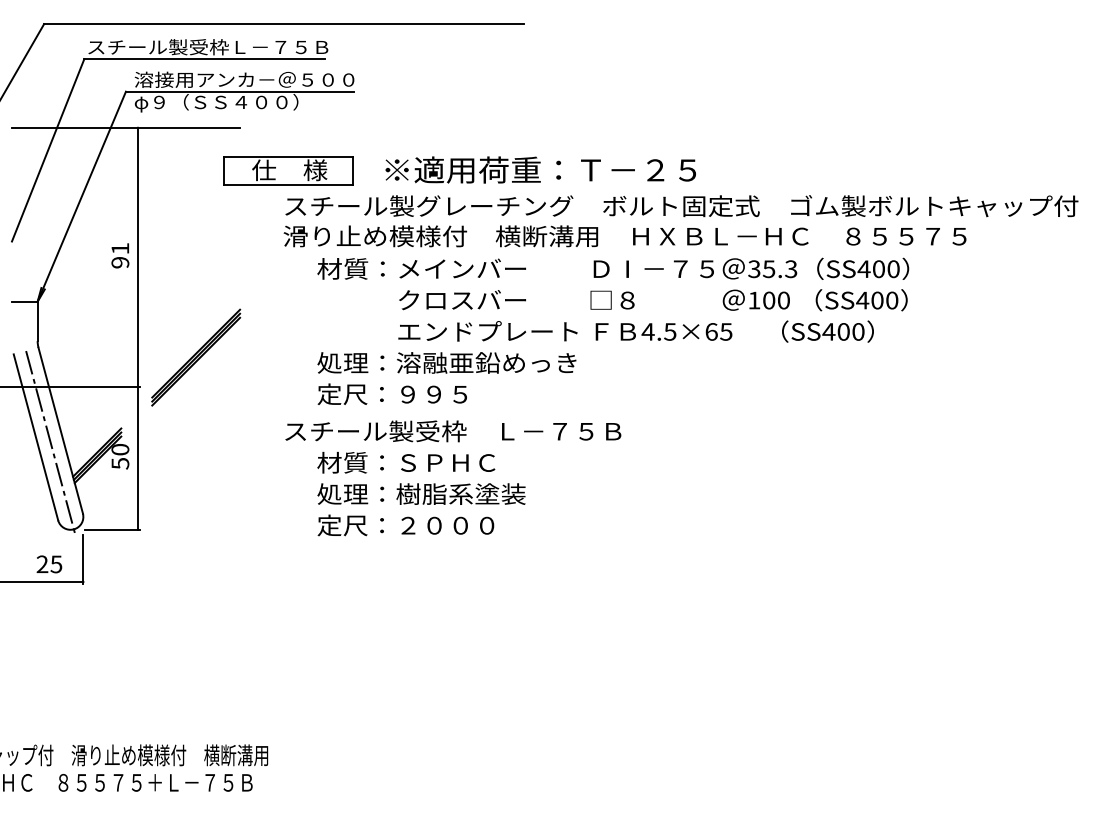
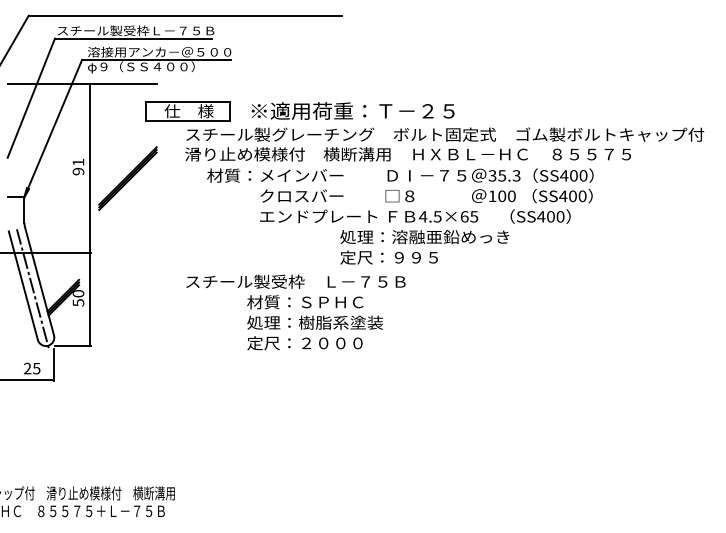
part: (195, 357) -> (127, 178), moved
text: (446, 378) -> (424, 247), moved
text: (420, 493) -> (314, 322), moved

